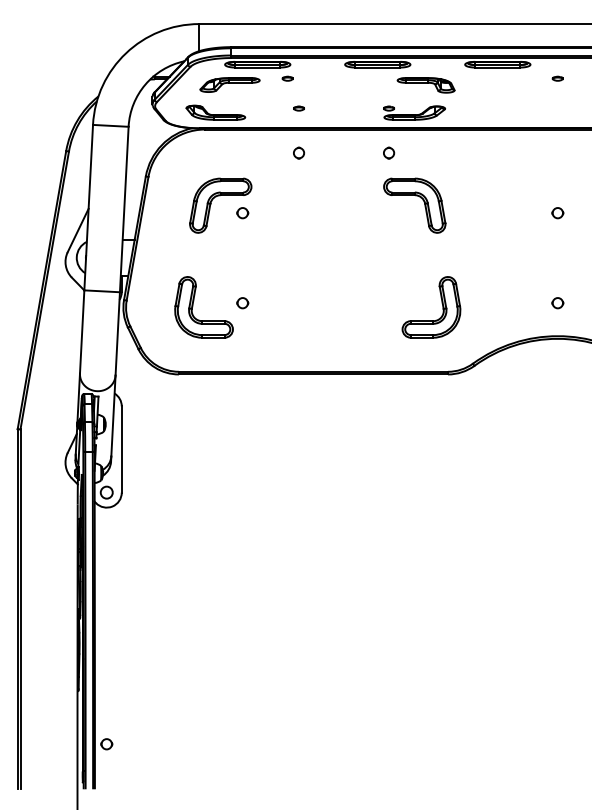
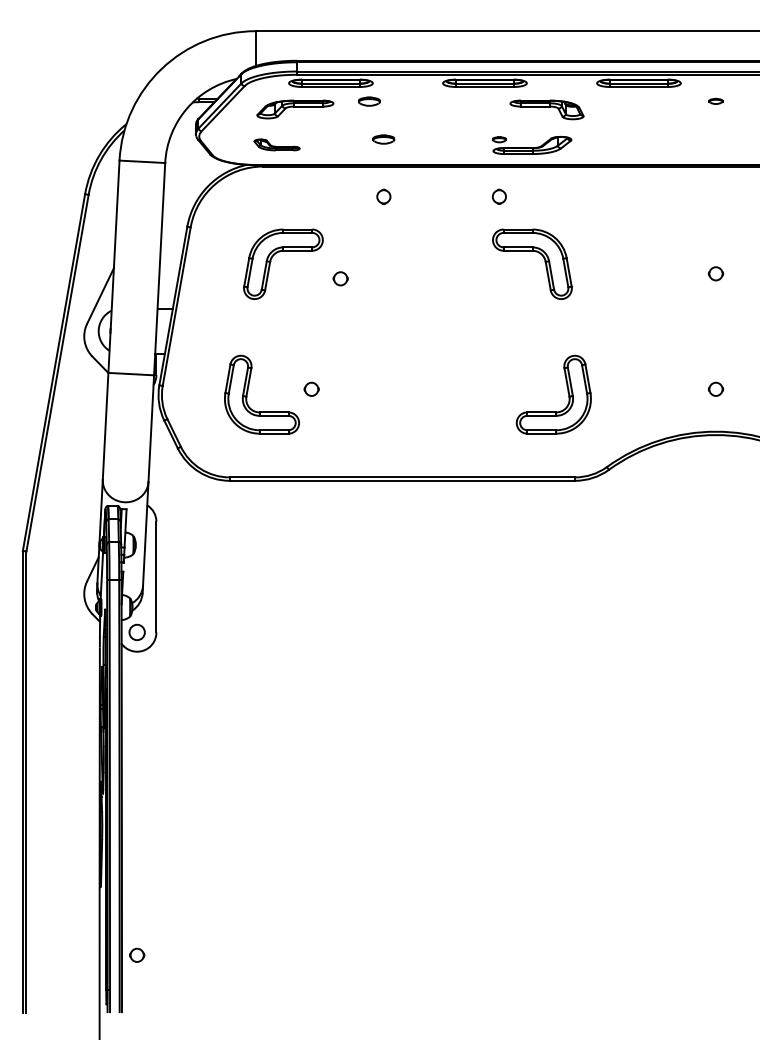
part: (287, 78) -> (369, 100), size x1.6
part: (298, 108) -> (383, 139), size x1.6
part: (215, 112) -> (276, 144), size x0.6
part: (242, 212) -> (340, 278), moved

